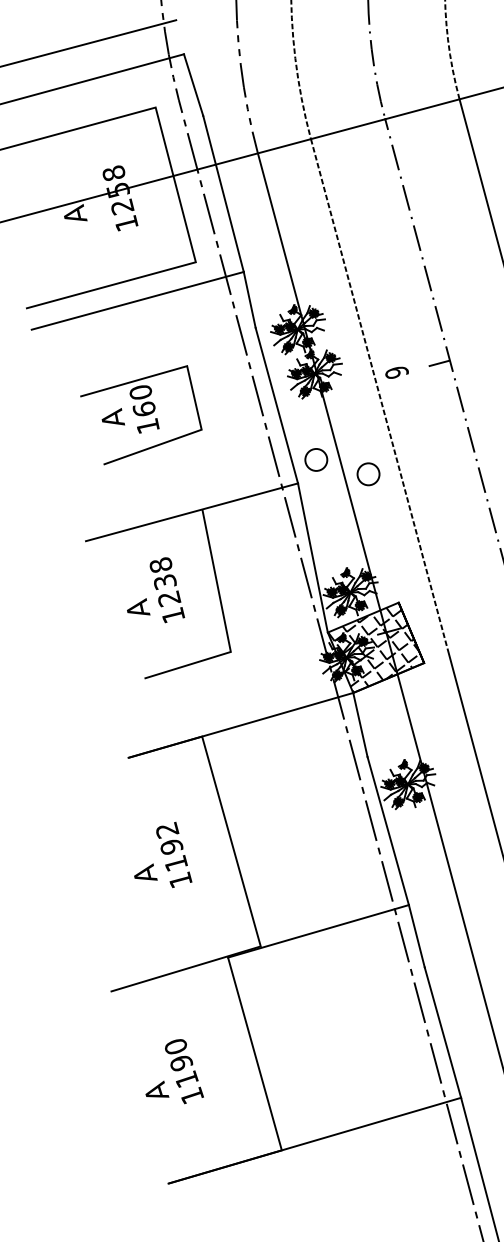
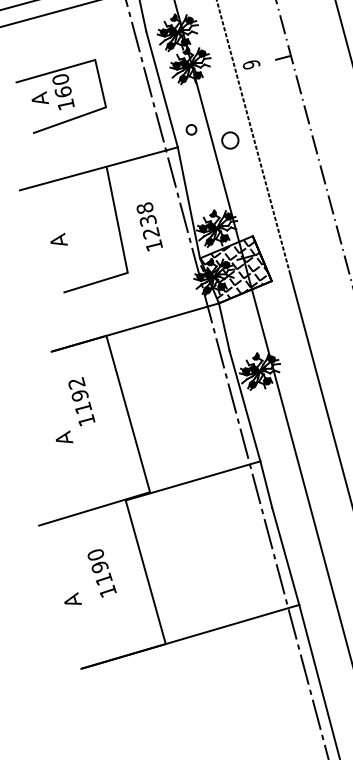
circle: (316, 459) -> (191, 129), size x0.6
text: (167, 590) -> (149, 227), moved
text: (174, 854) -> (82, 401), moved
text: (184, 1071) -> (102, 573), moved

